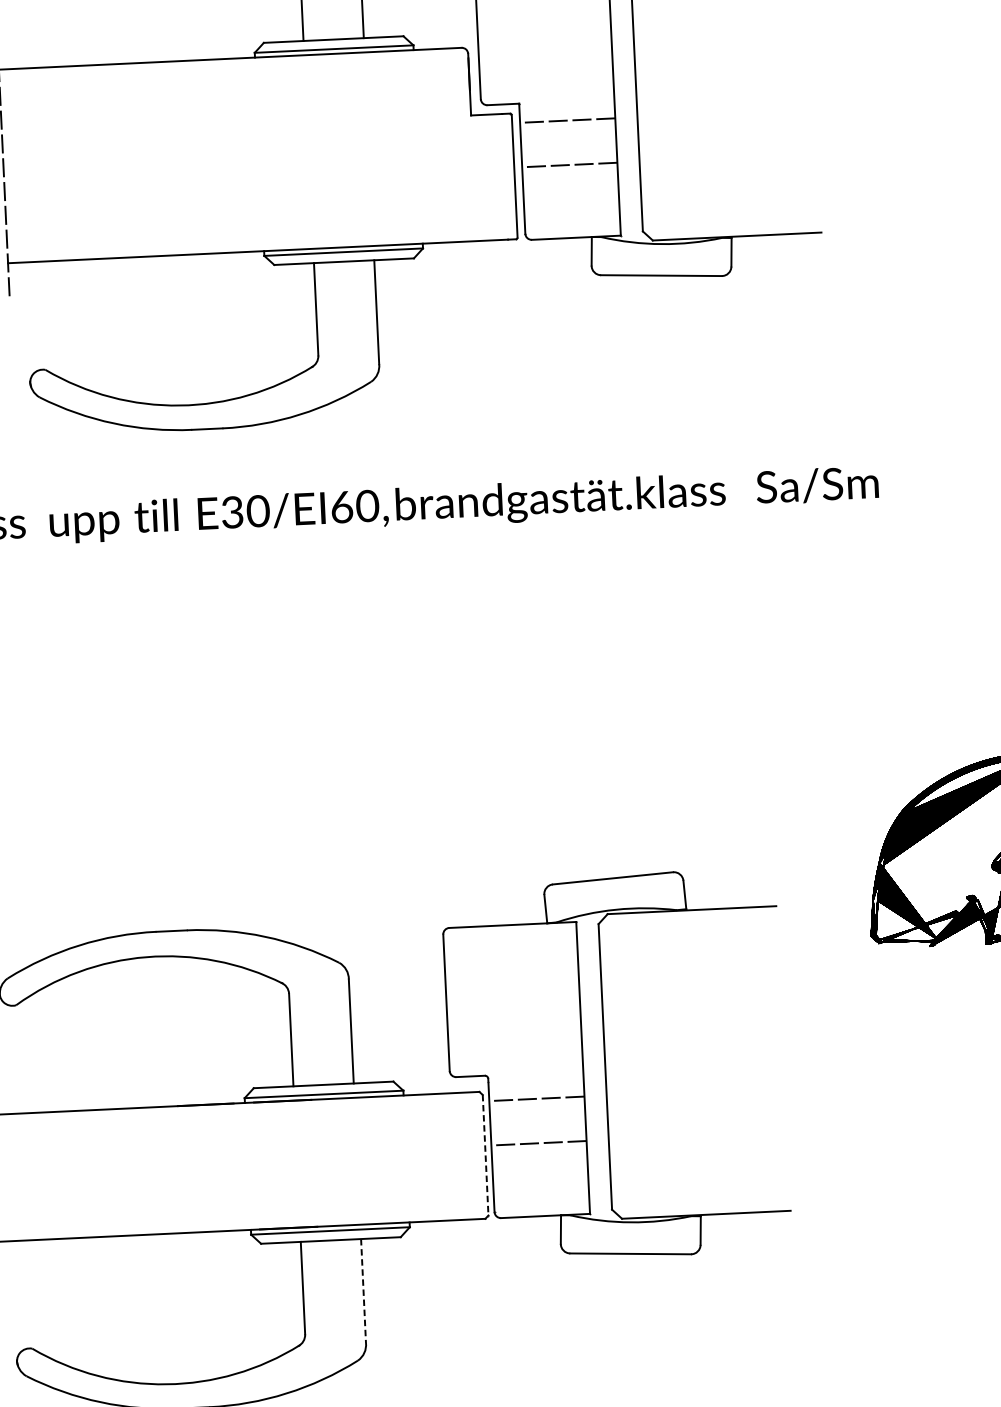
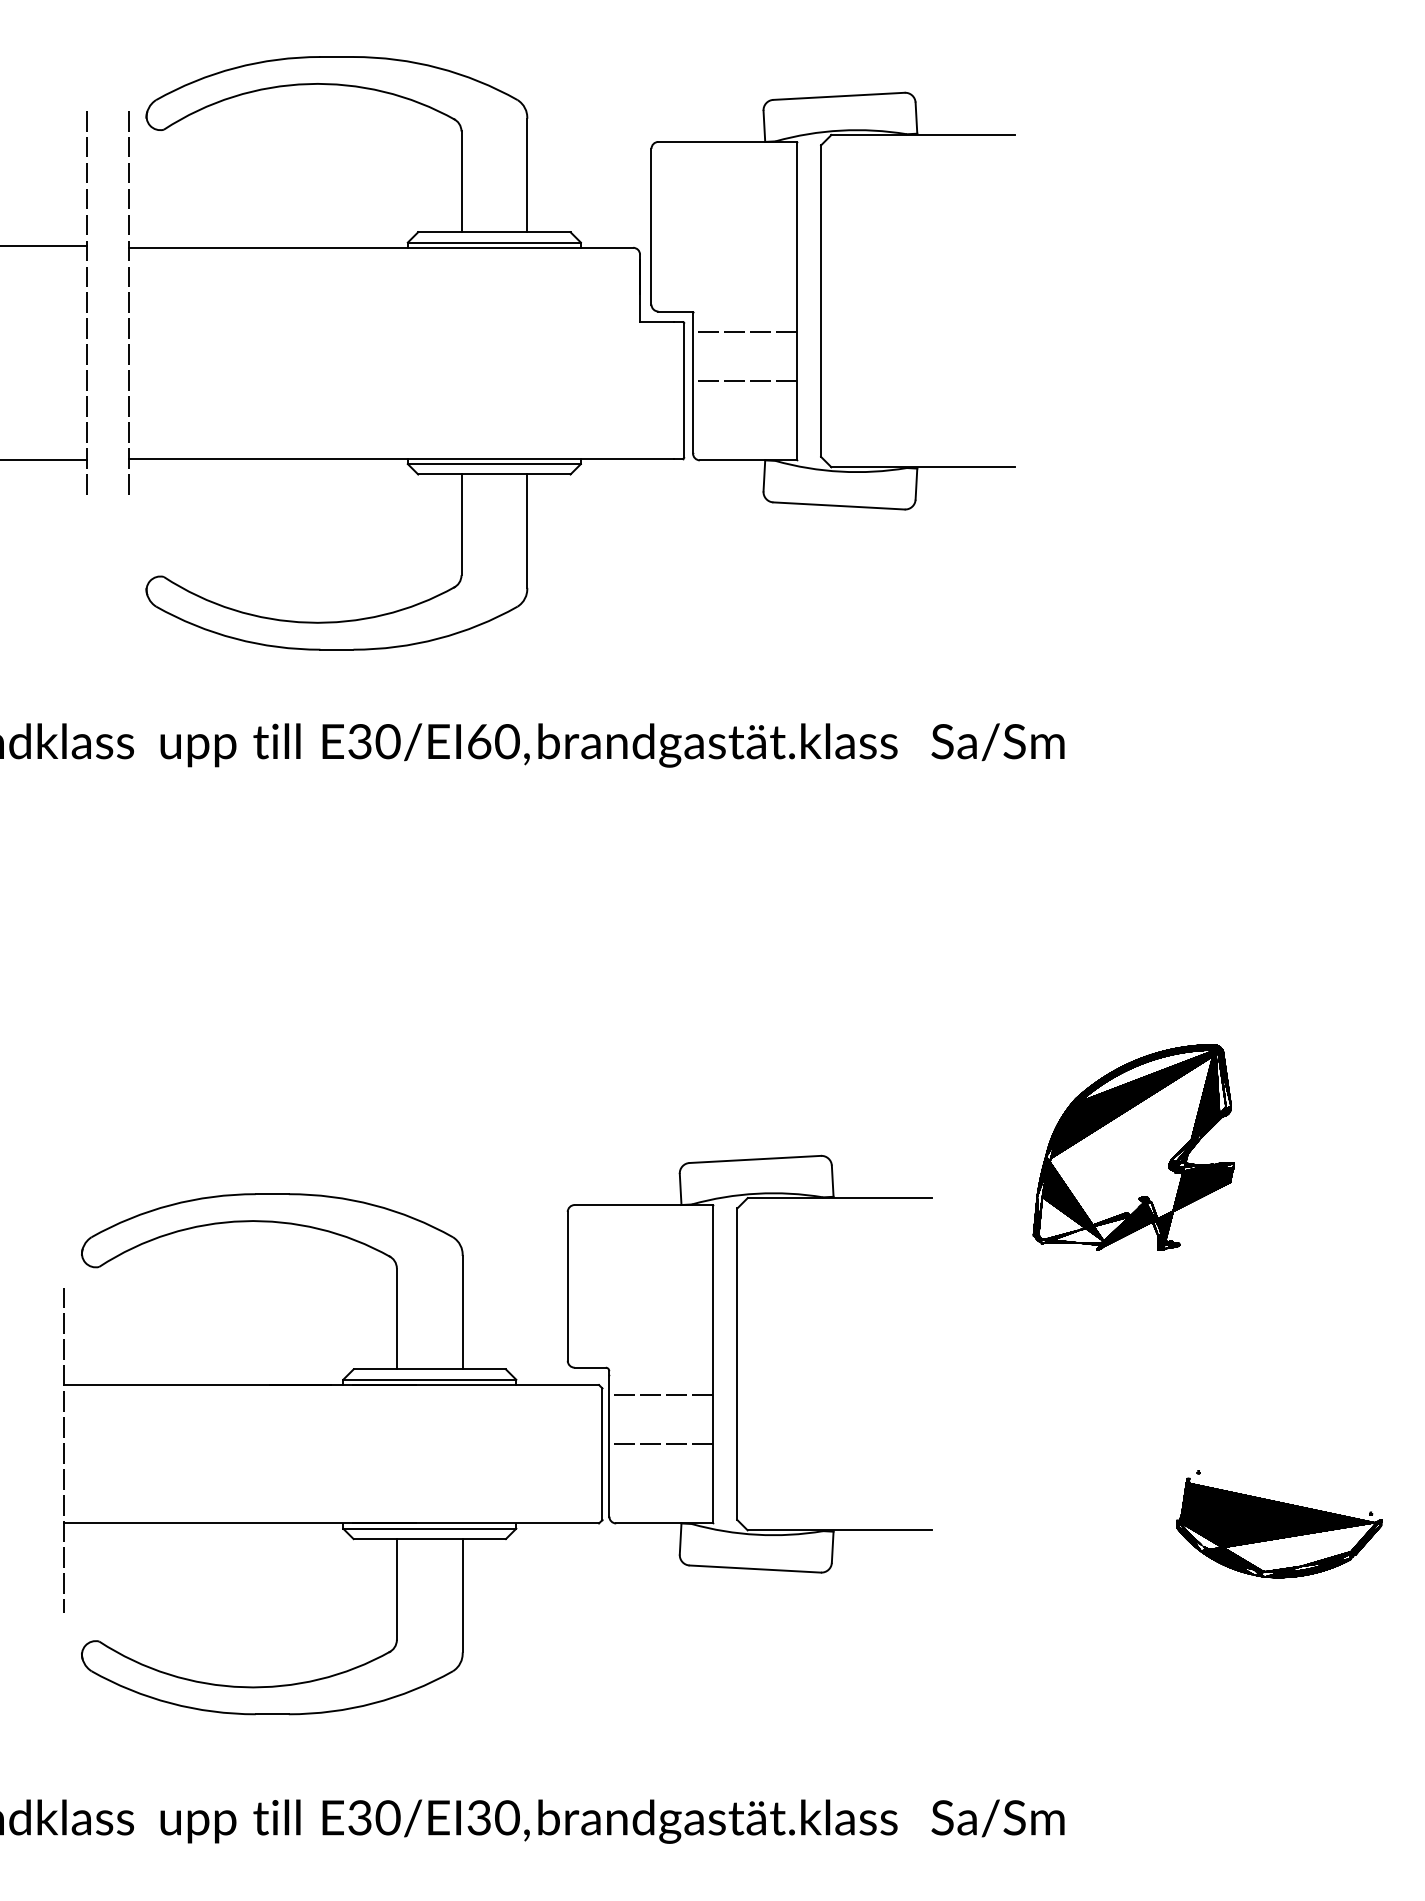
line: (485, 1155) -> (602, 1454), dashed -> solid
line: (363, 1290) -> (462, 1595), dashed -> solid

